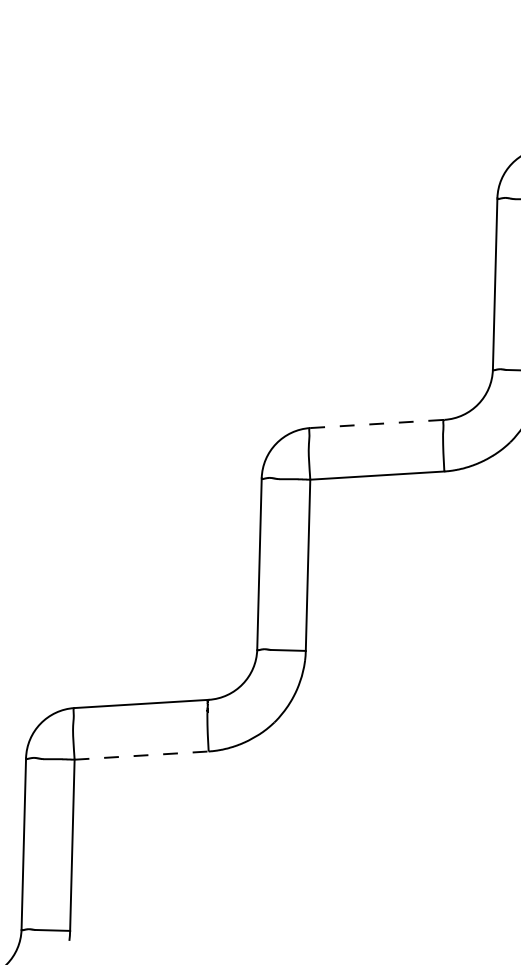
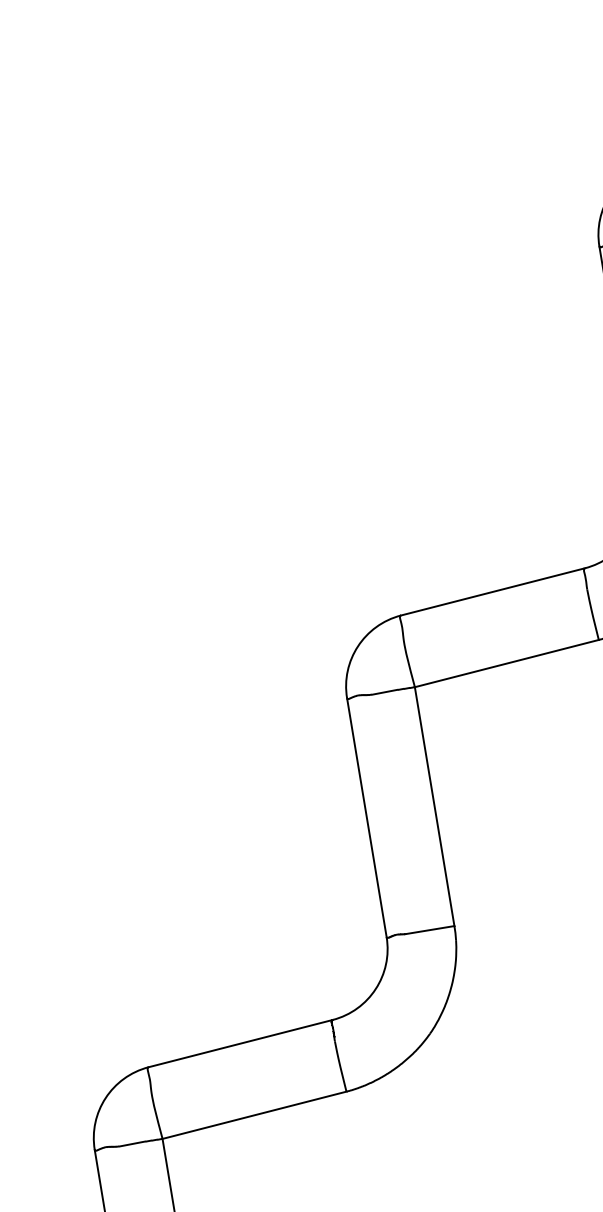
line: (377, 423) -> (493, 591), dashed -> solid
line: (142, 755) -> (255, 1114), dashed -> solid

